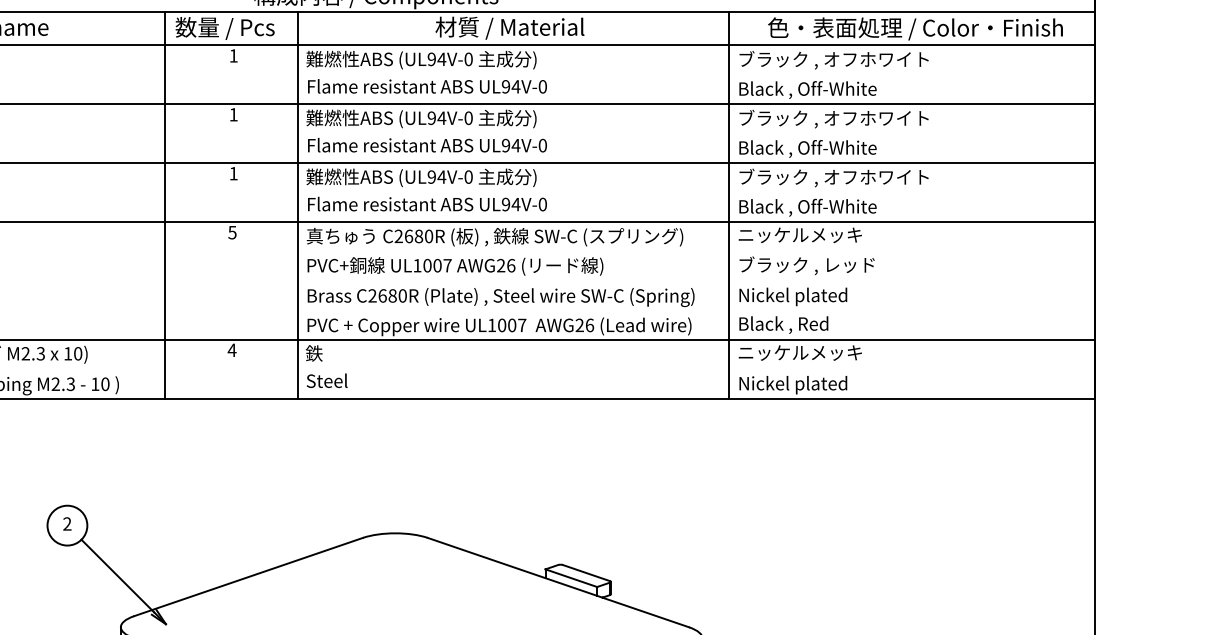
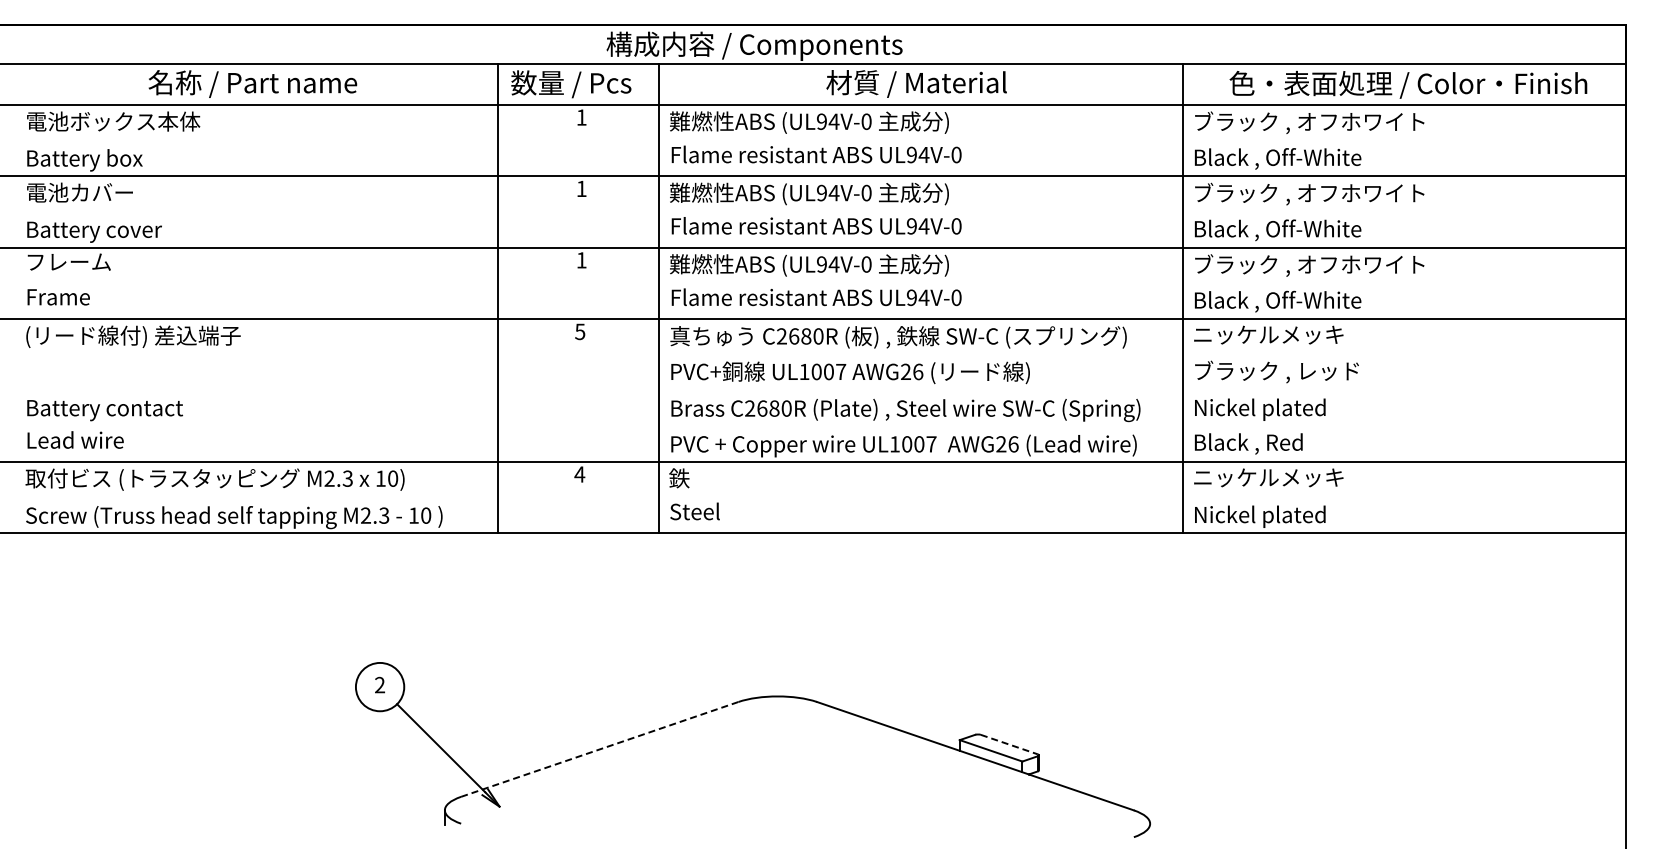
line: (586, 572) -> (1009, 744), solid -> dashed
line: (248, 577) -> (599, 749), solid -> dashed

